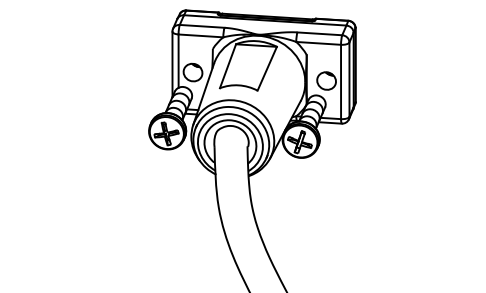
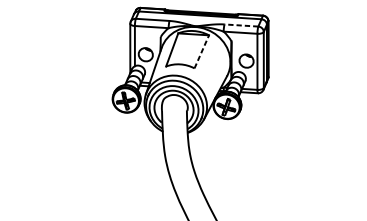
line: (319, 33) -> (241, 25), solid -> dashed
line: (267, 68) -> (201, 51), solid -> dashed

